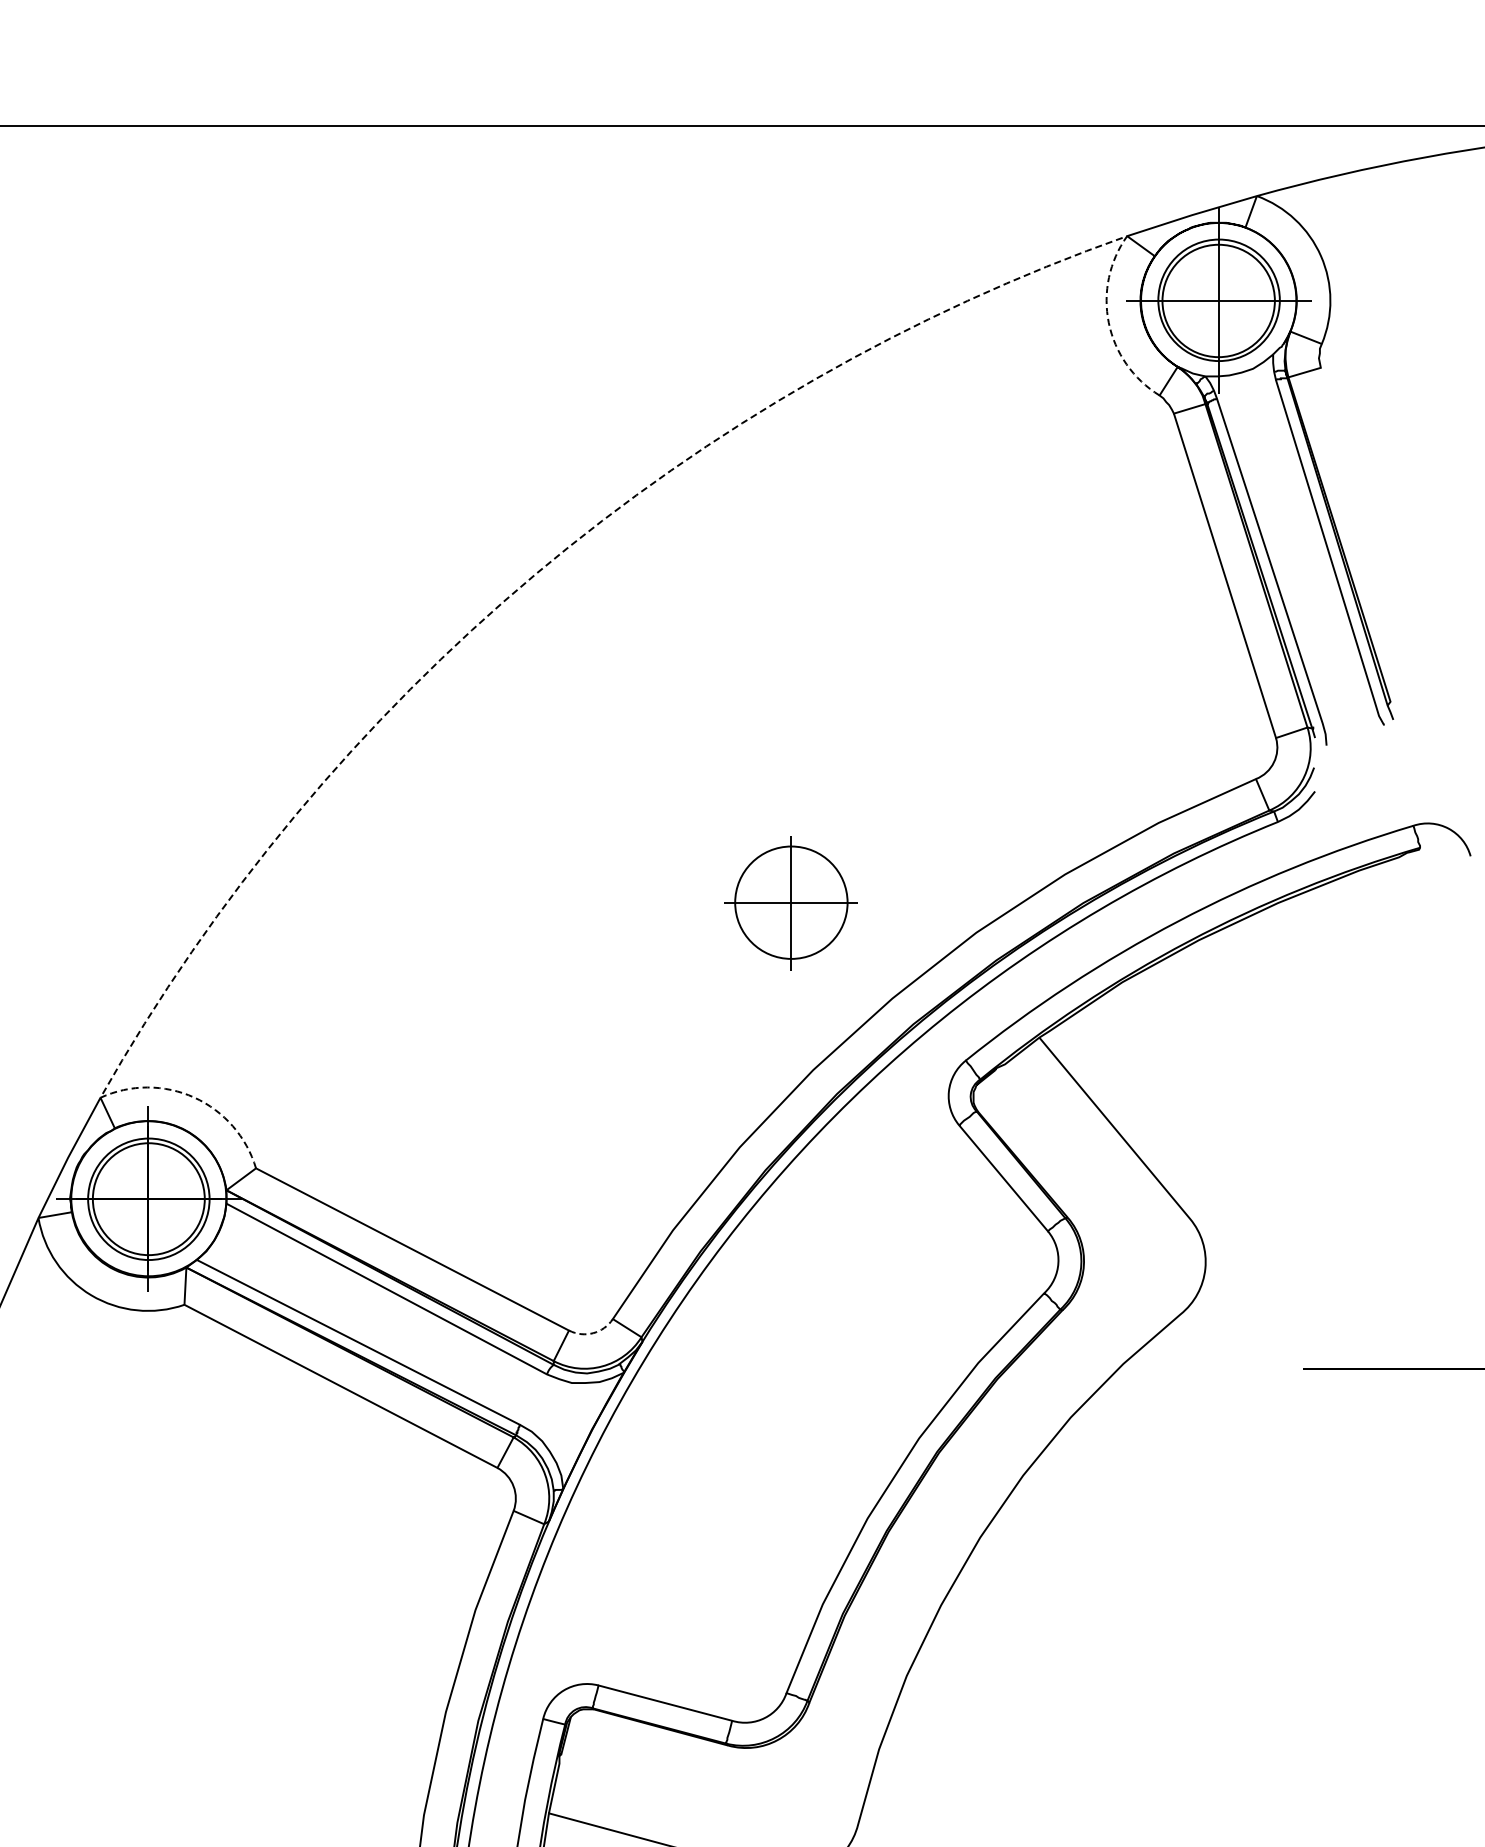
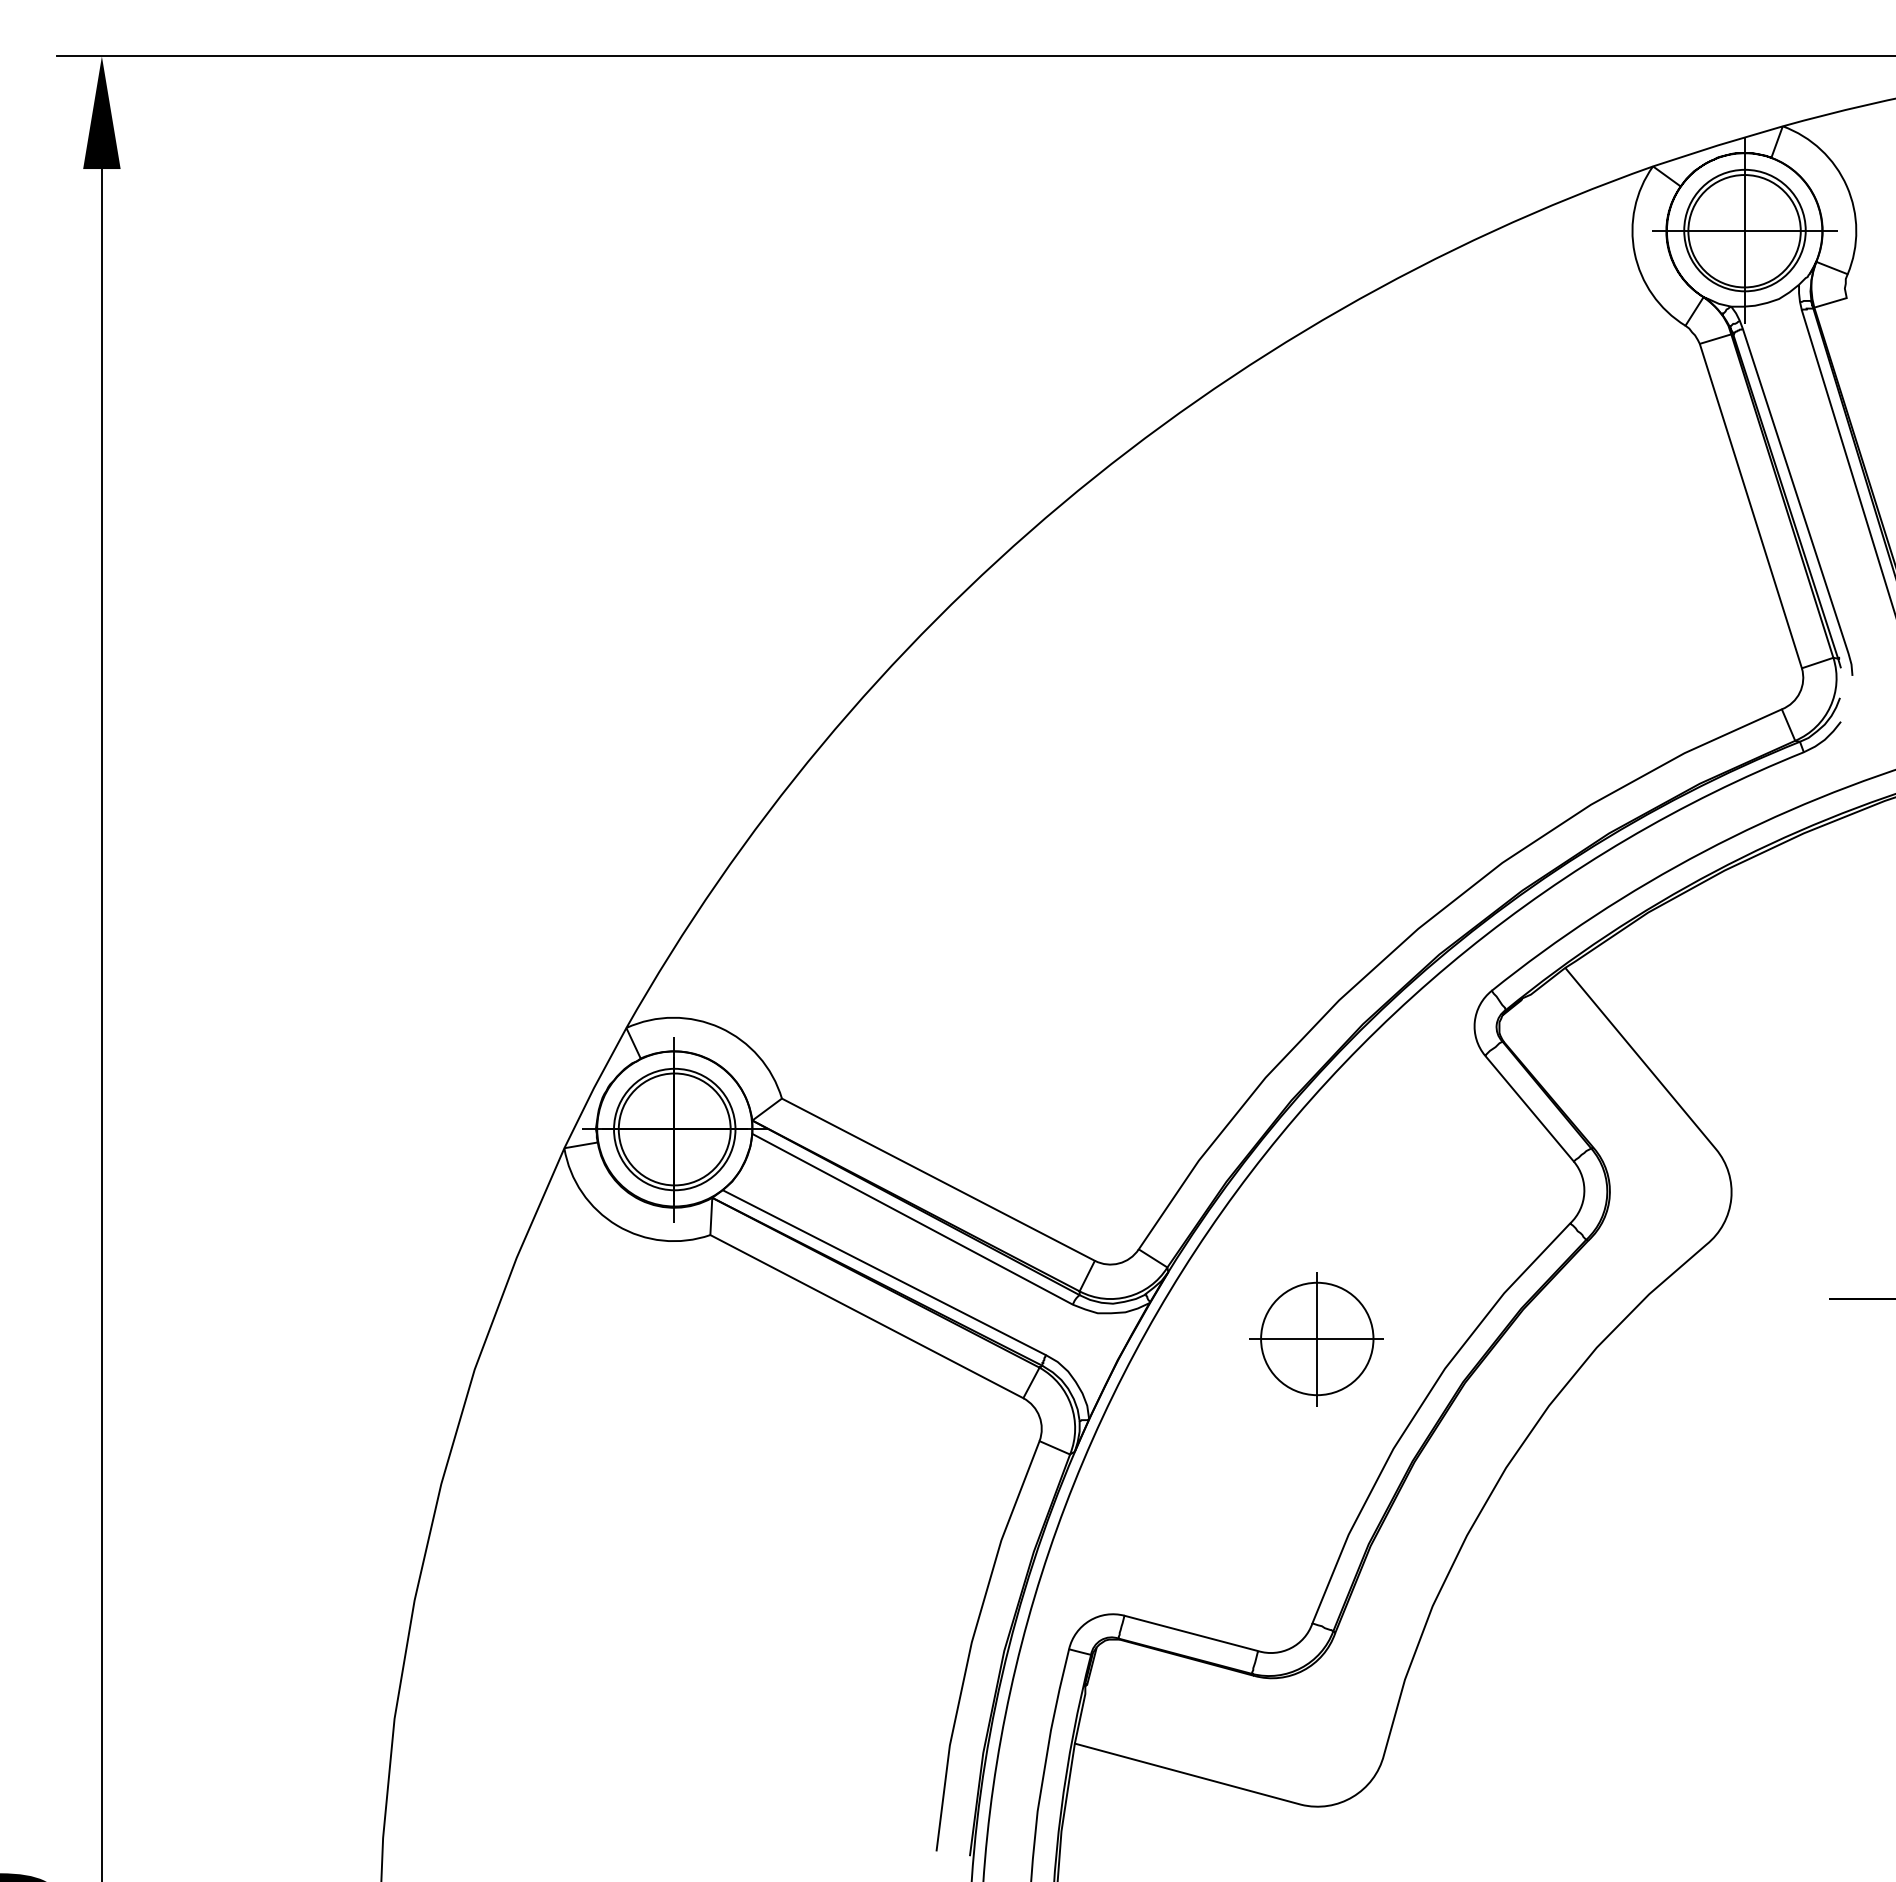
line: (524, 584) -> (1050, 514), dashed -> solid
part: (790, 903) -> (1316, 1339), moved
arc: (593, 1333) -> (1119, 1263), dashed -> solid

